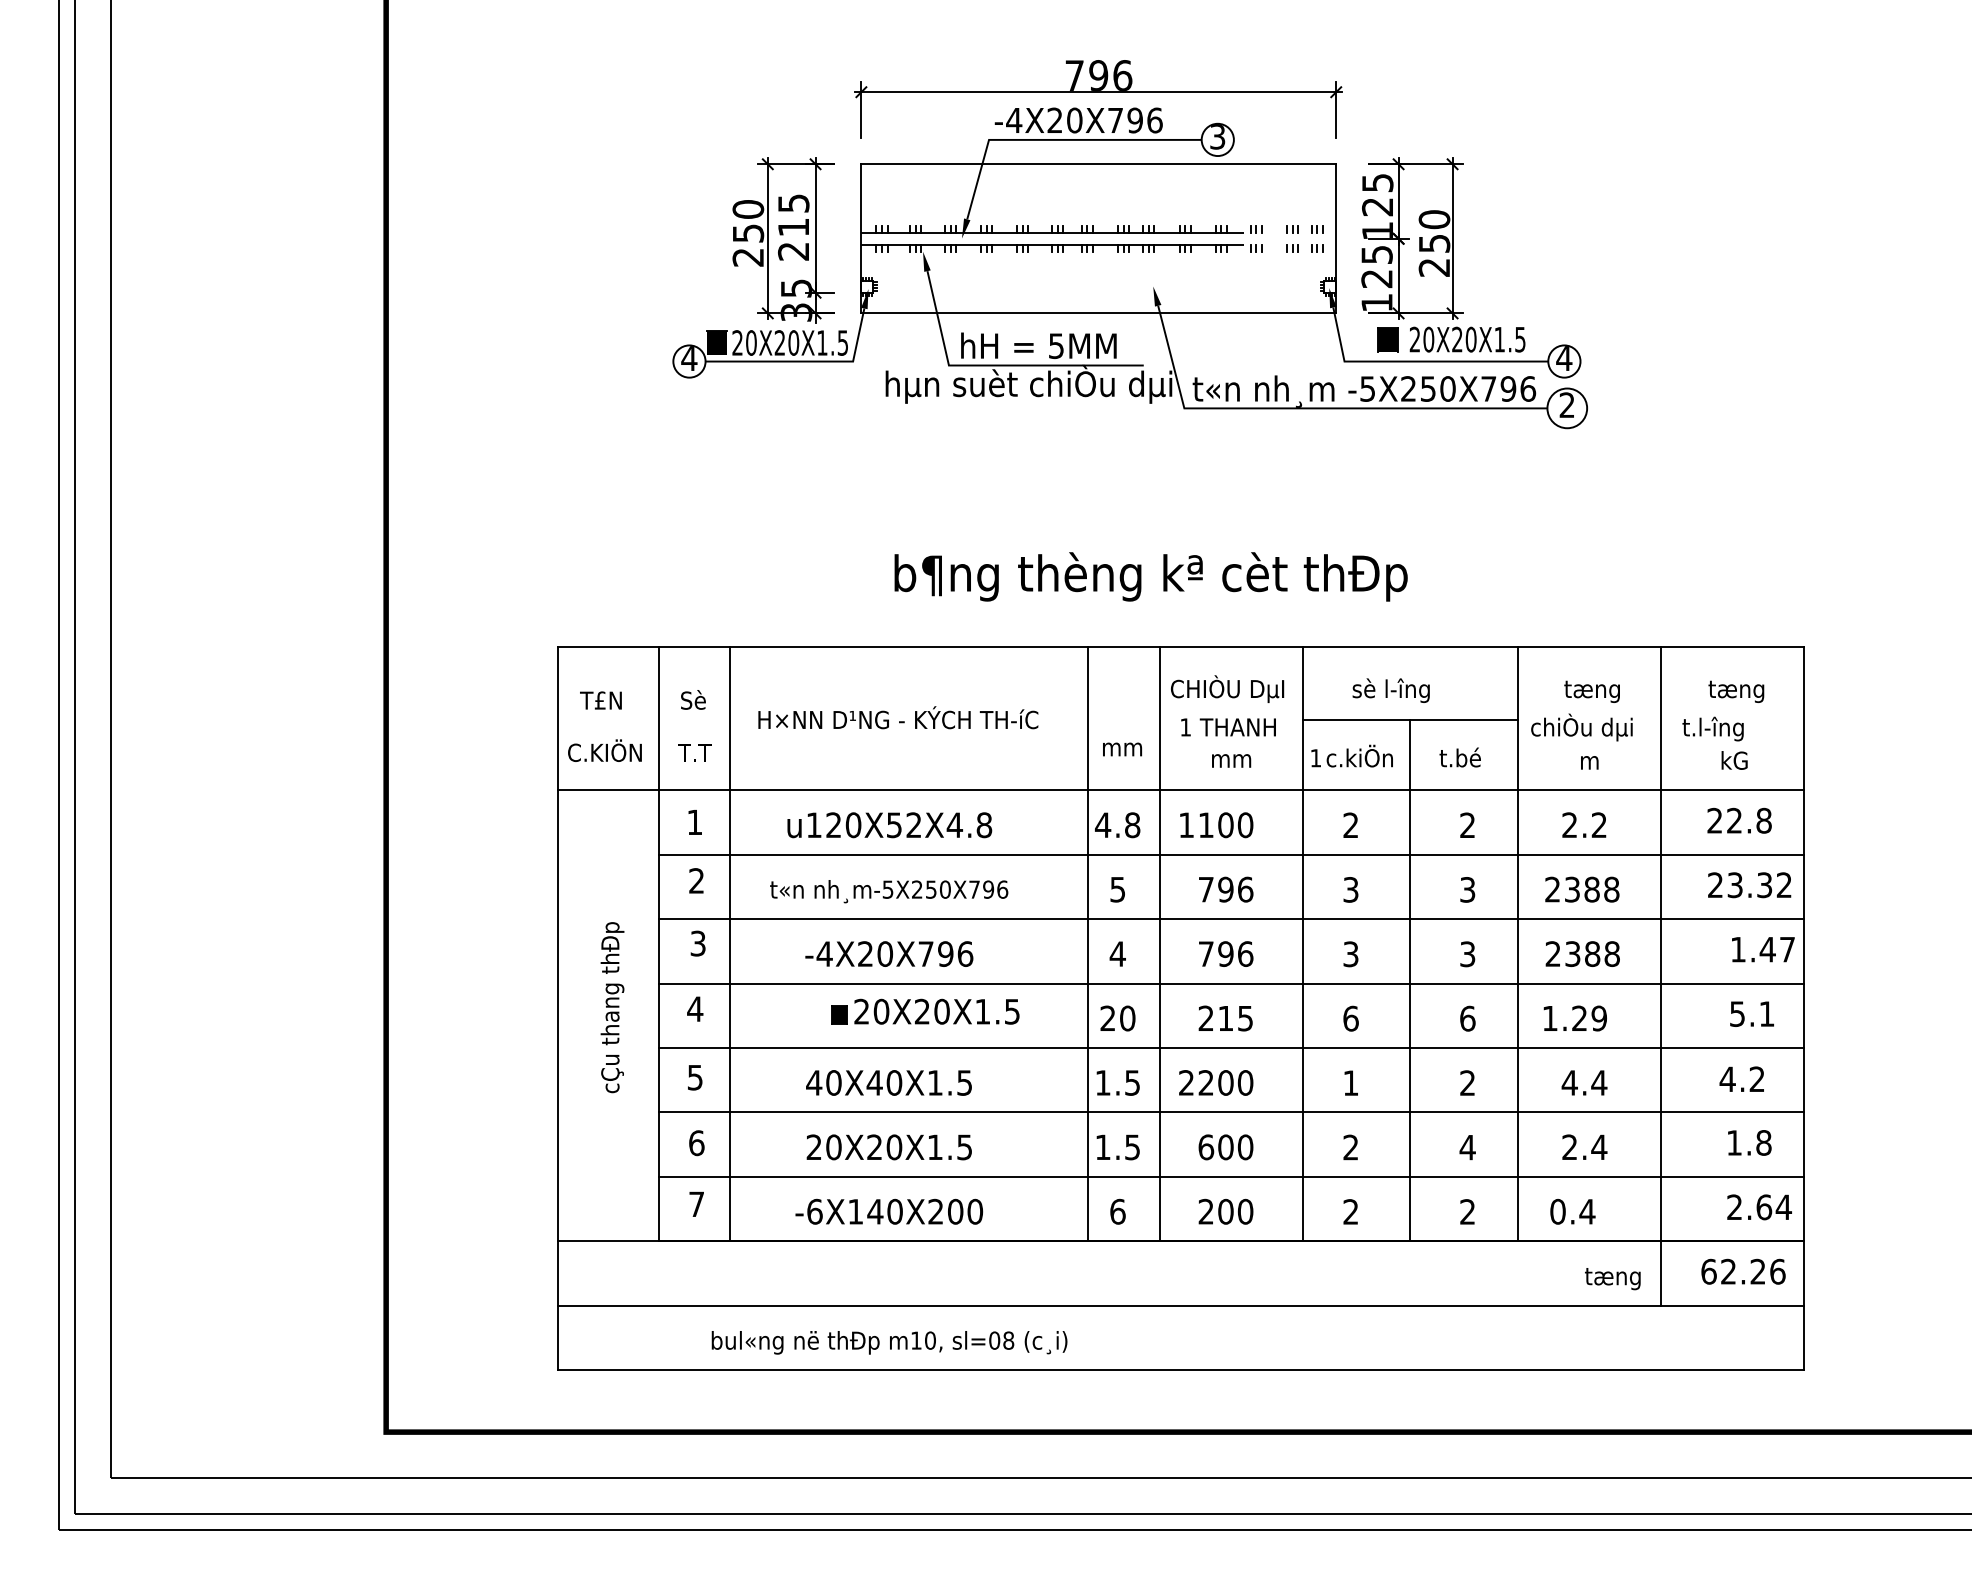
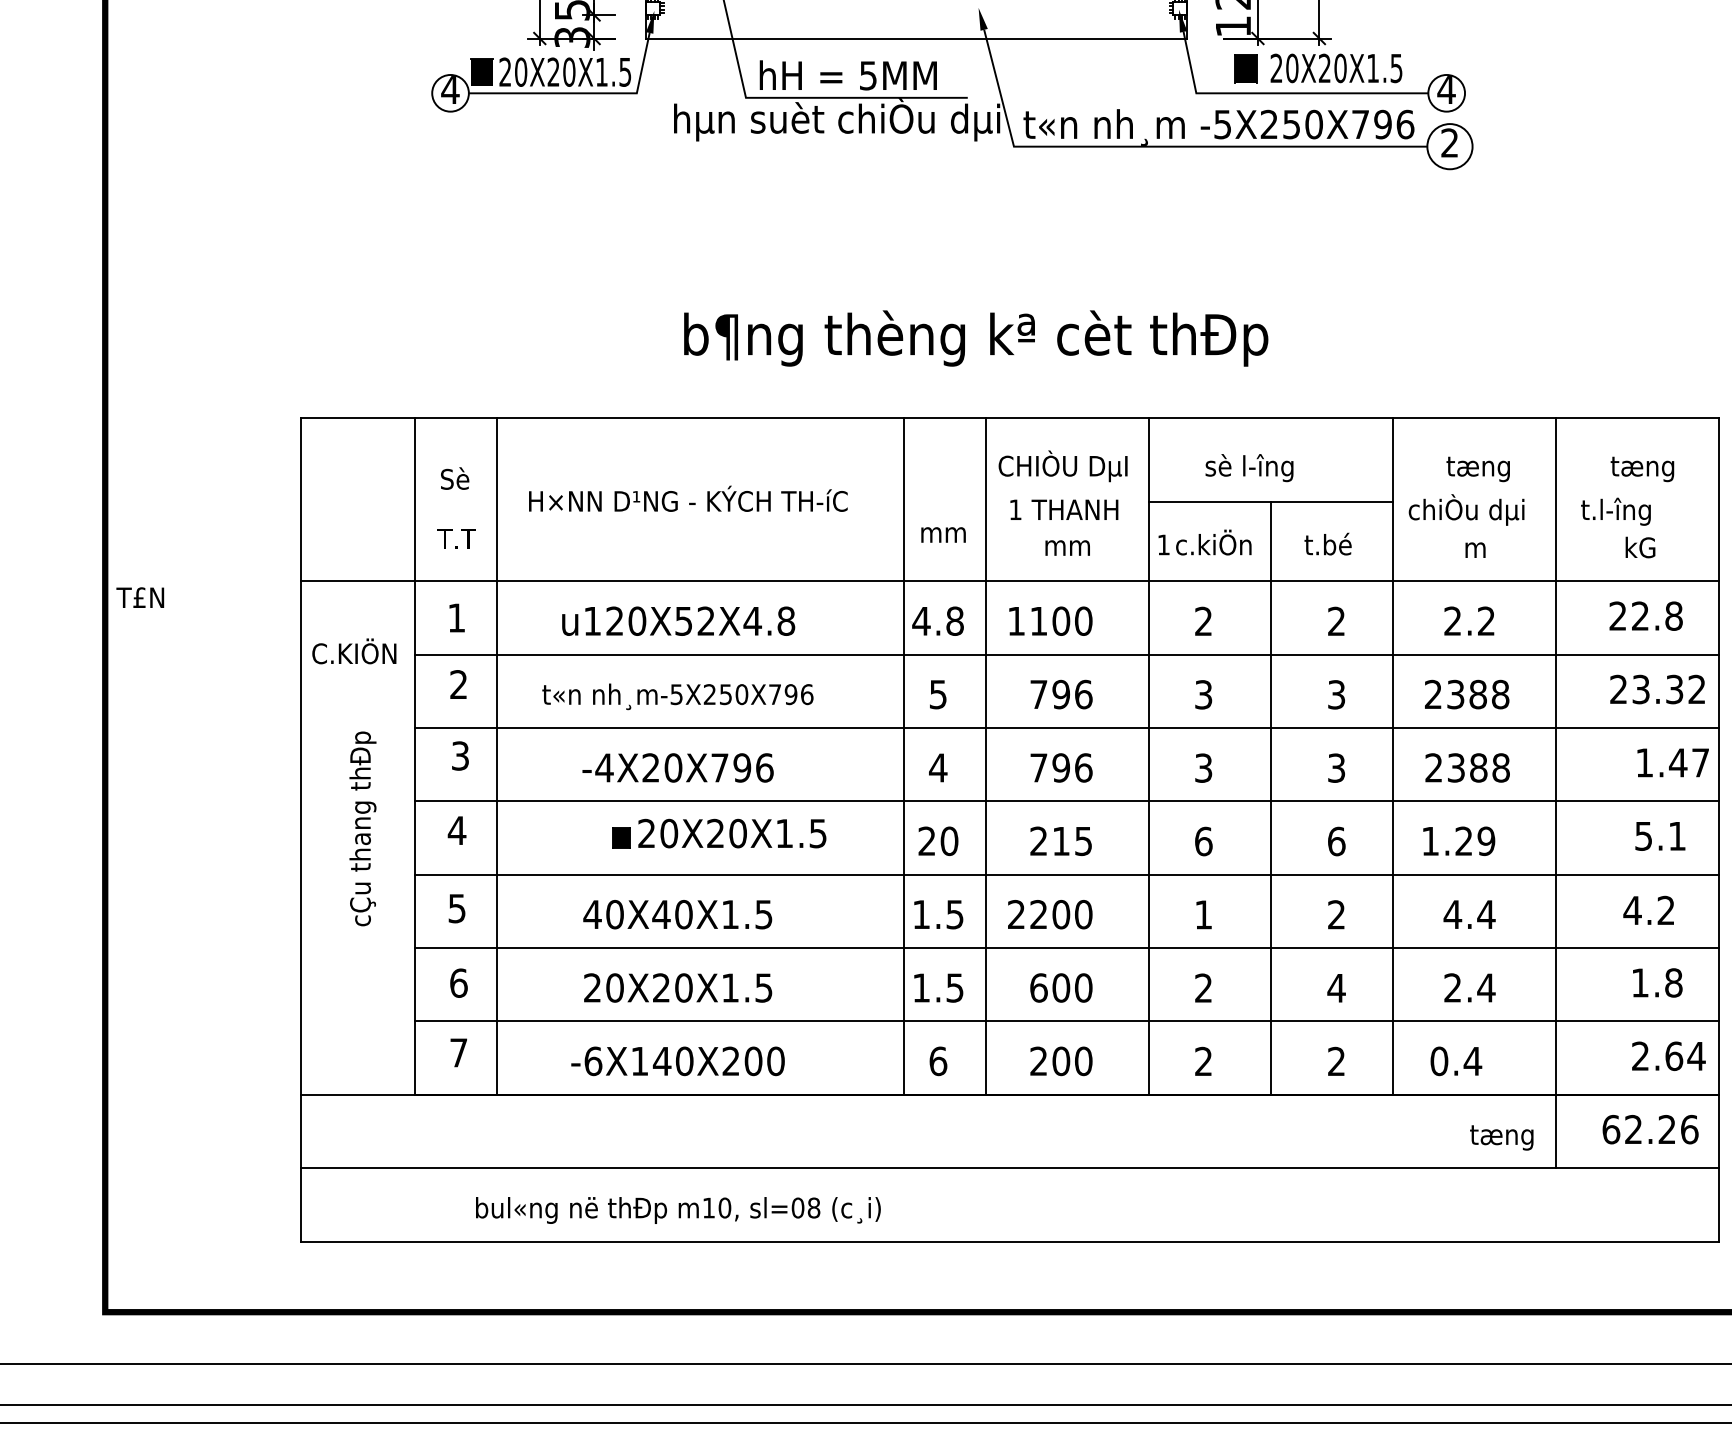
text: (600, 700) -> (139, 597), moved
text: (604, 750) -> (353, 651), moved

